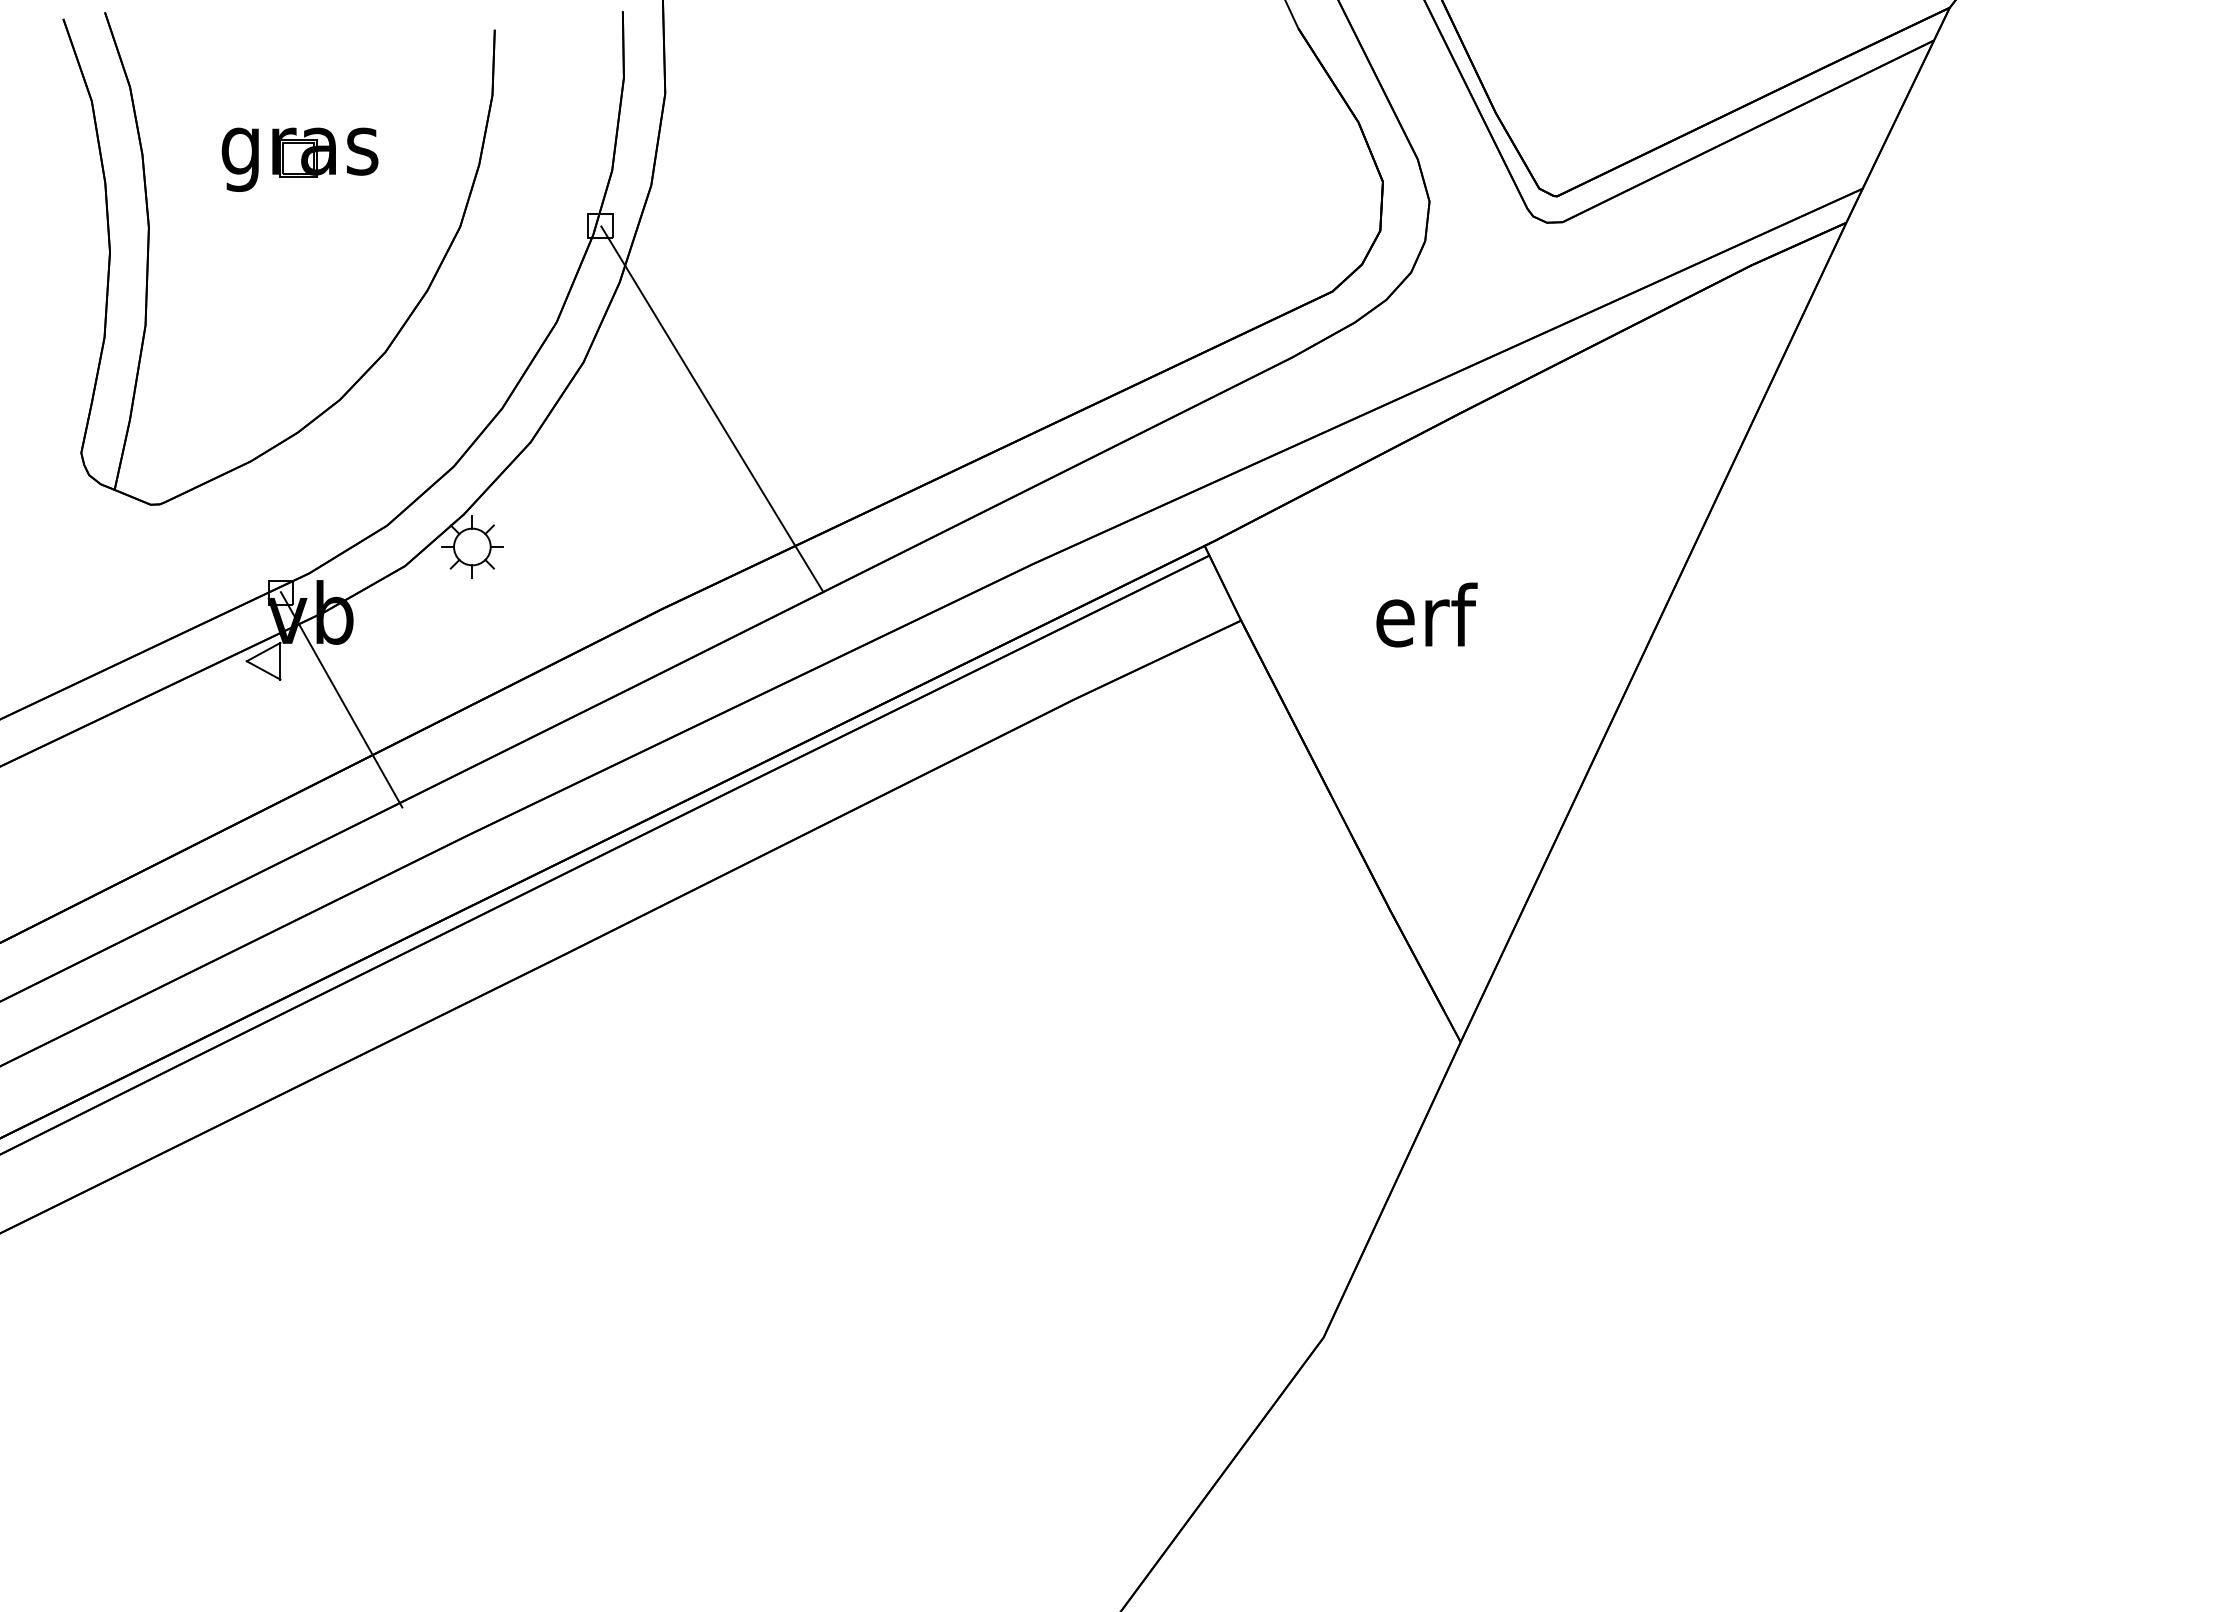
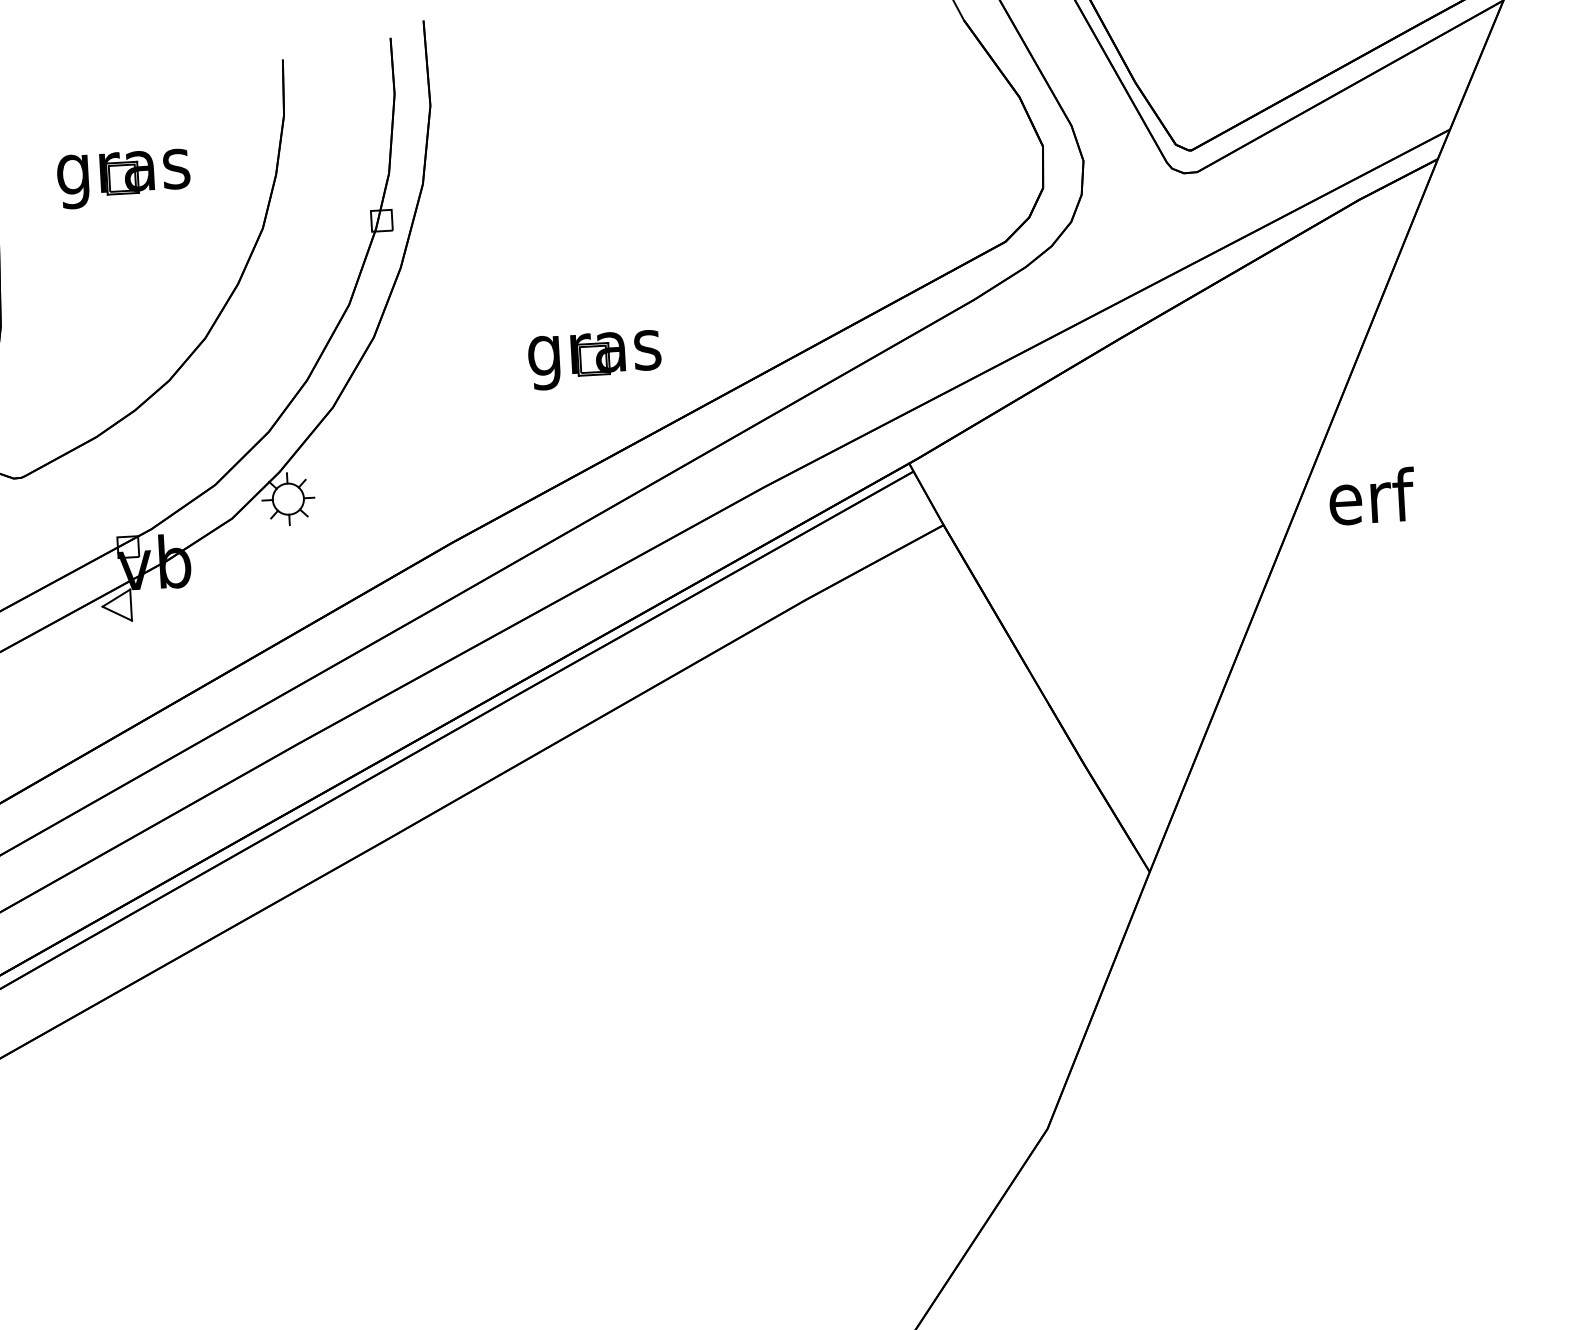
part: (841, 403) -> (594, 360), added
line: (712, 409) -> (485, 371), removed
text: (1426, 614) -> (1371, 495), moved
line: (341, 699) -> (184, 634), removed

